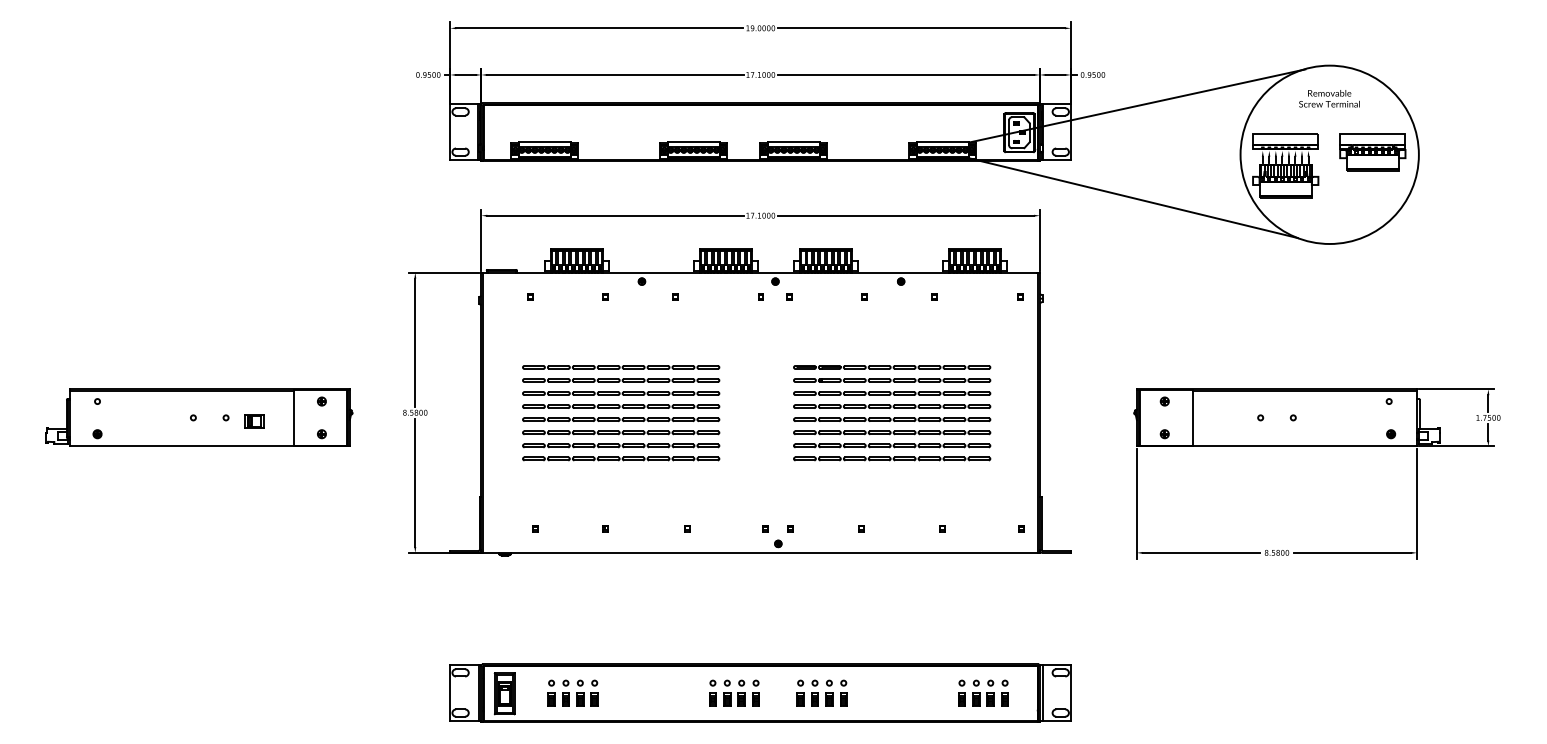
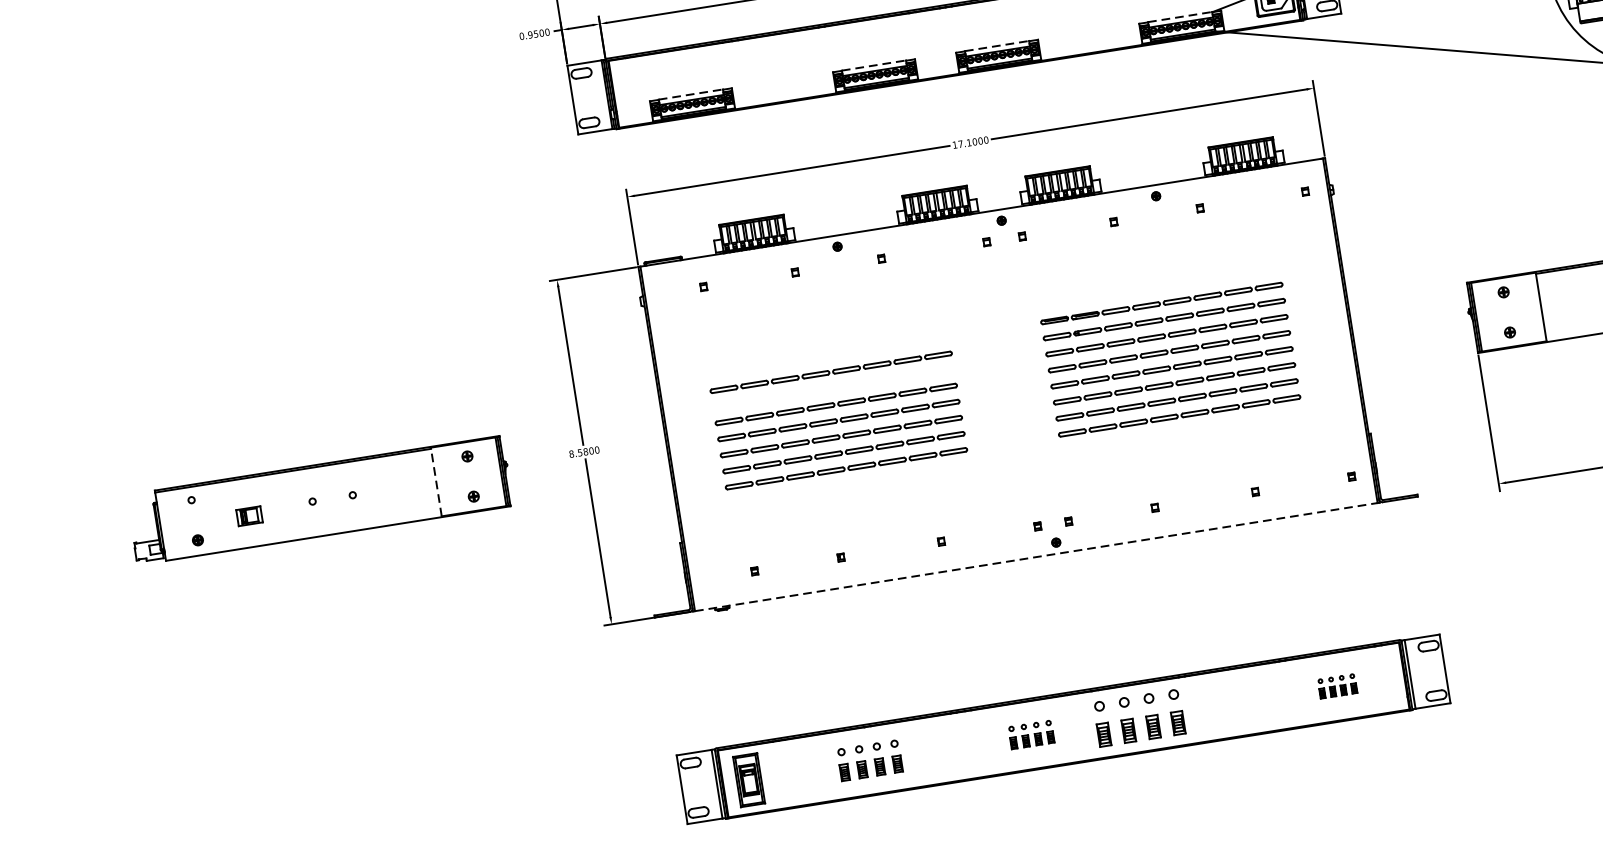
line: (545, 142) -> (691, 94), solid -> dashed
line: (694, 142) -> (875, 65), solid -> dashed
line: (794, 142) -> (997, 46), solid -> dashed
line: (943, 142) -> (1181, 16), solid -> dashed
line: (621, 367) -> (829, 356), removed
line: (621, 393) -> (834, 388), removed
line: (294, 417) -> (436, 481), solid -> dashed
part: (254, 421) -> (249, 516), moved
line: (760, 552) -> (1036, 556), solid -> dashed
part: (572, 692) -> (869, 759), moved
part: (734, 692) -> (1031, 733), size x0.7
part: (821, 692) -> (1138, 716), size x1.4
part: (983, 692) -> (1337, 685), size x0.6

